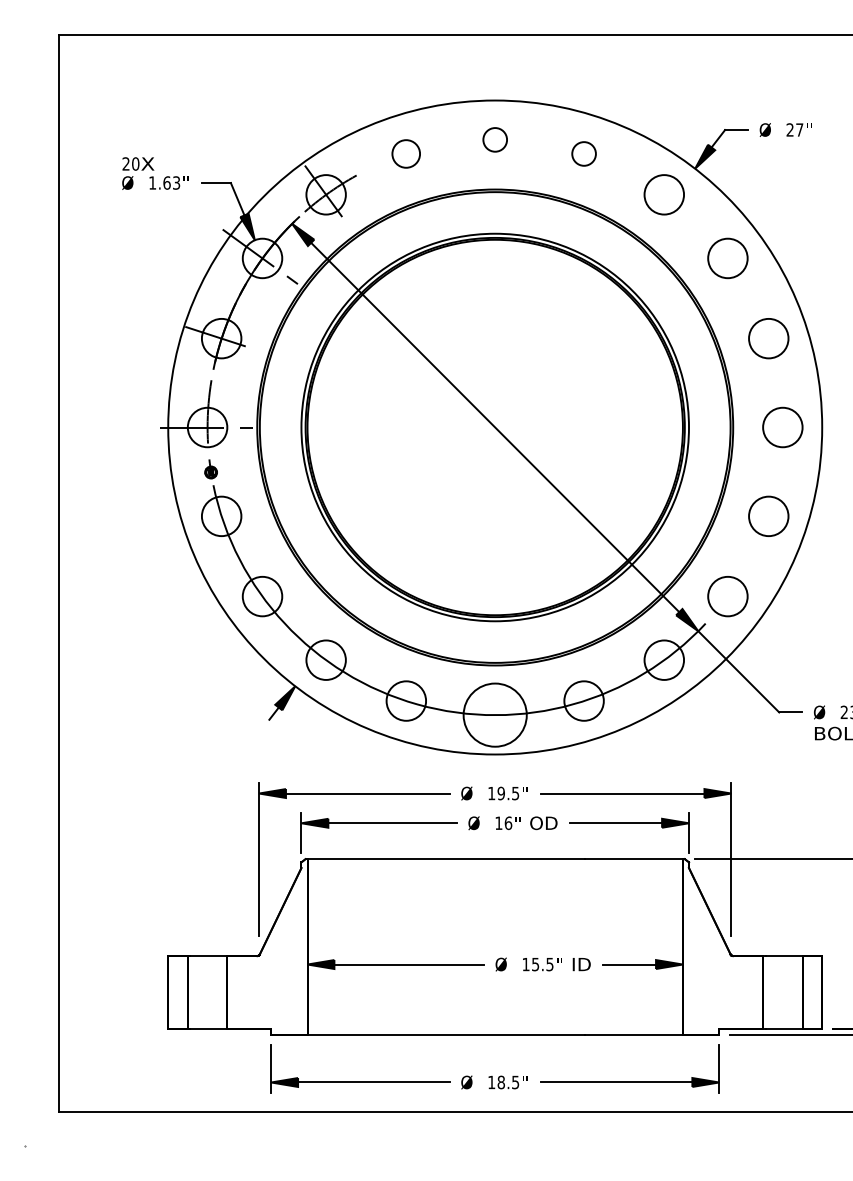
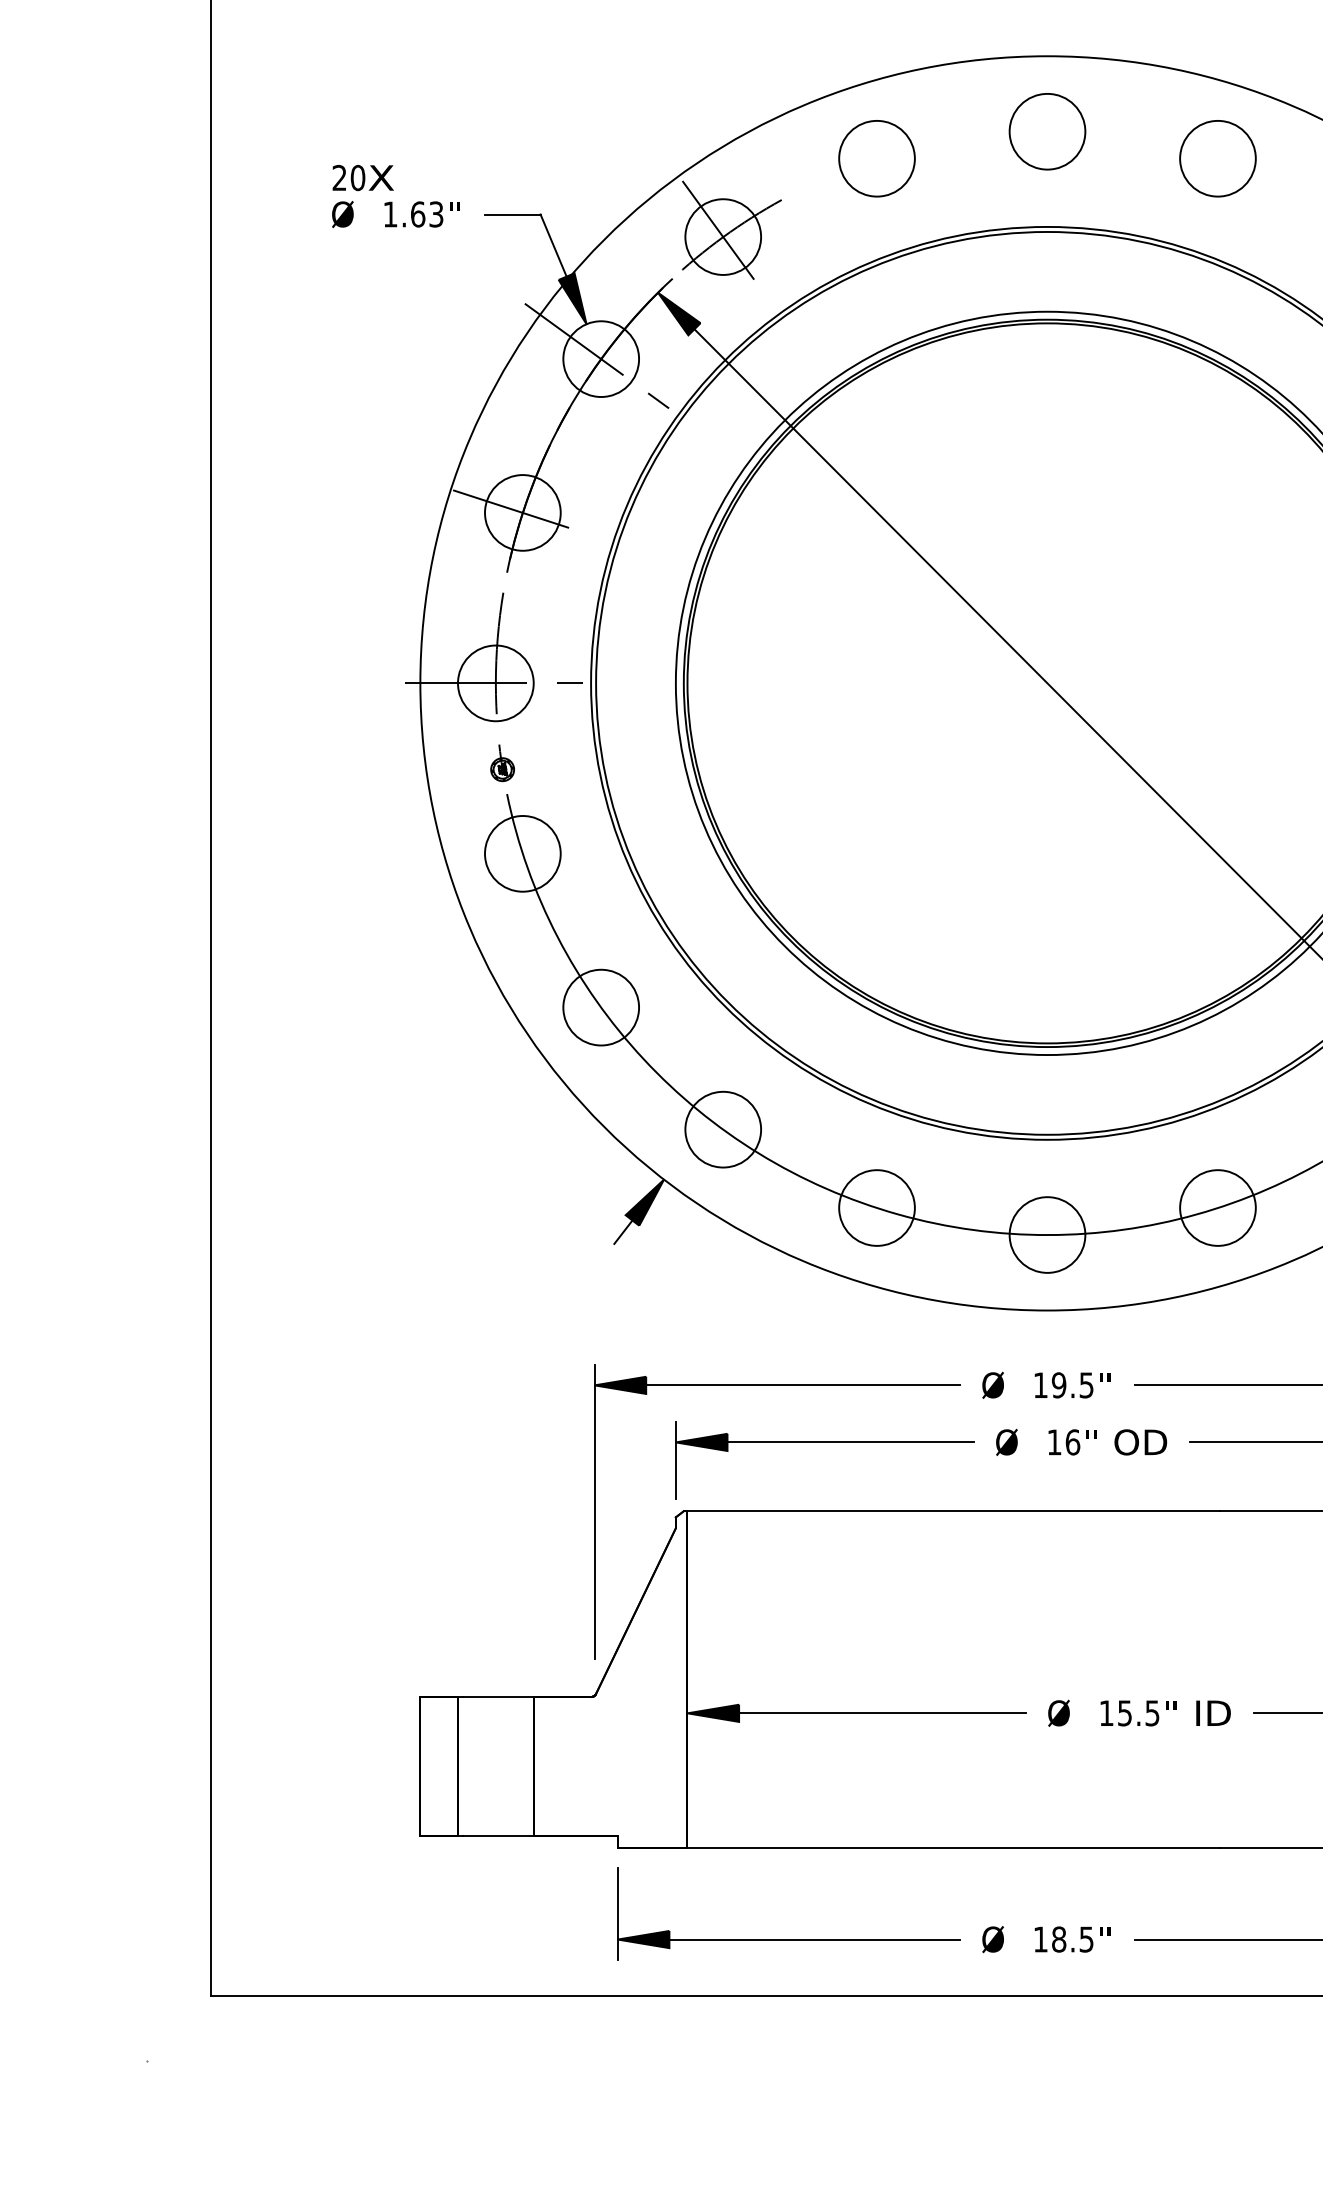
circle: (494, 139) -> (1046, 130), size x1.67
circle: (405, 153) -> (875, 157), size x1.43
circle: (583, 153) -> (1216, 157), size x1.67
circle: (494, 714) -> (1046, 1233), size x0.62

